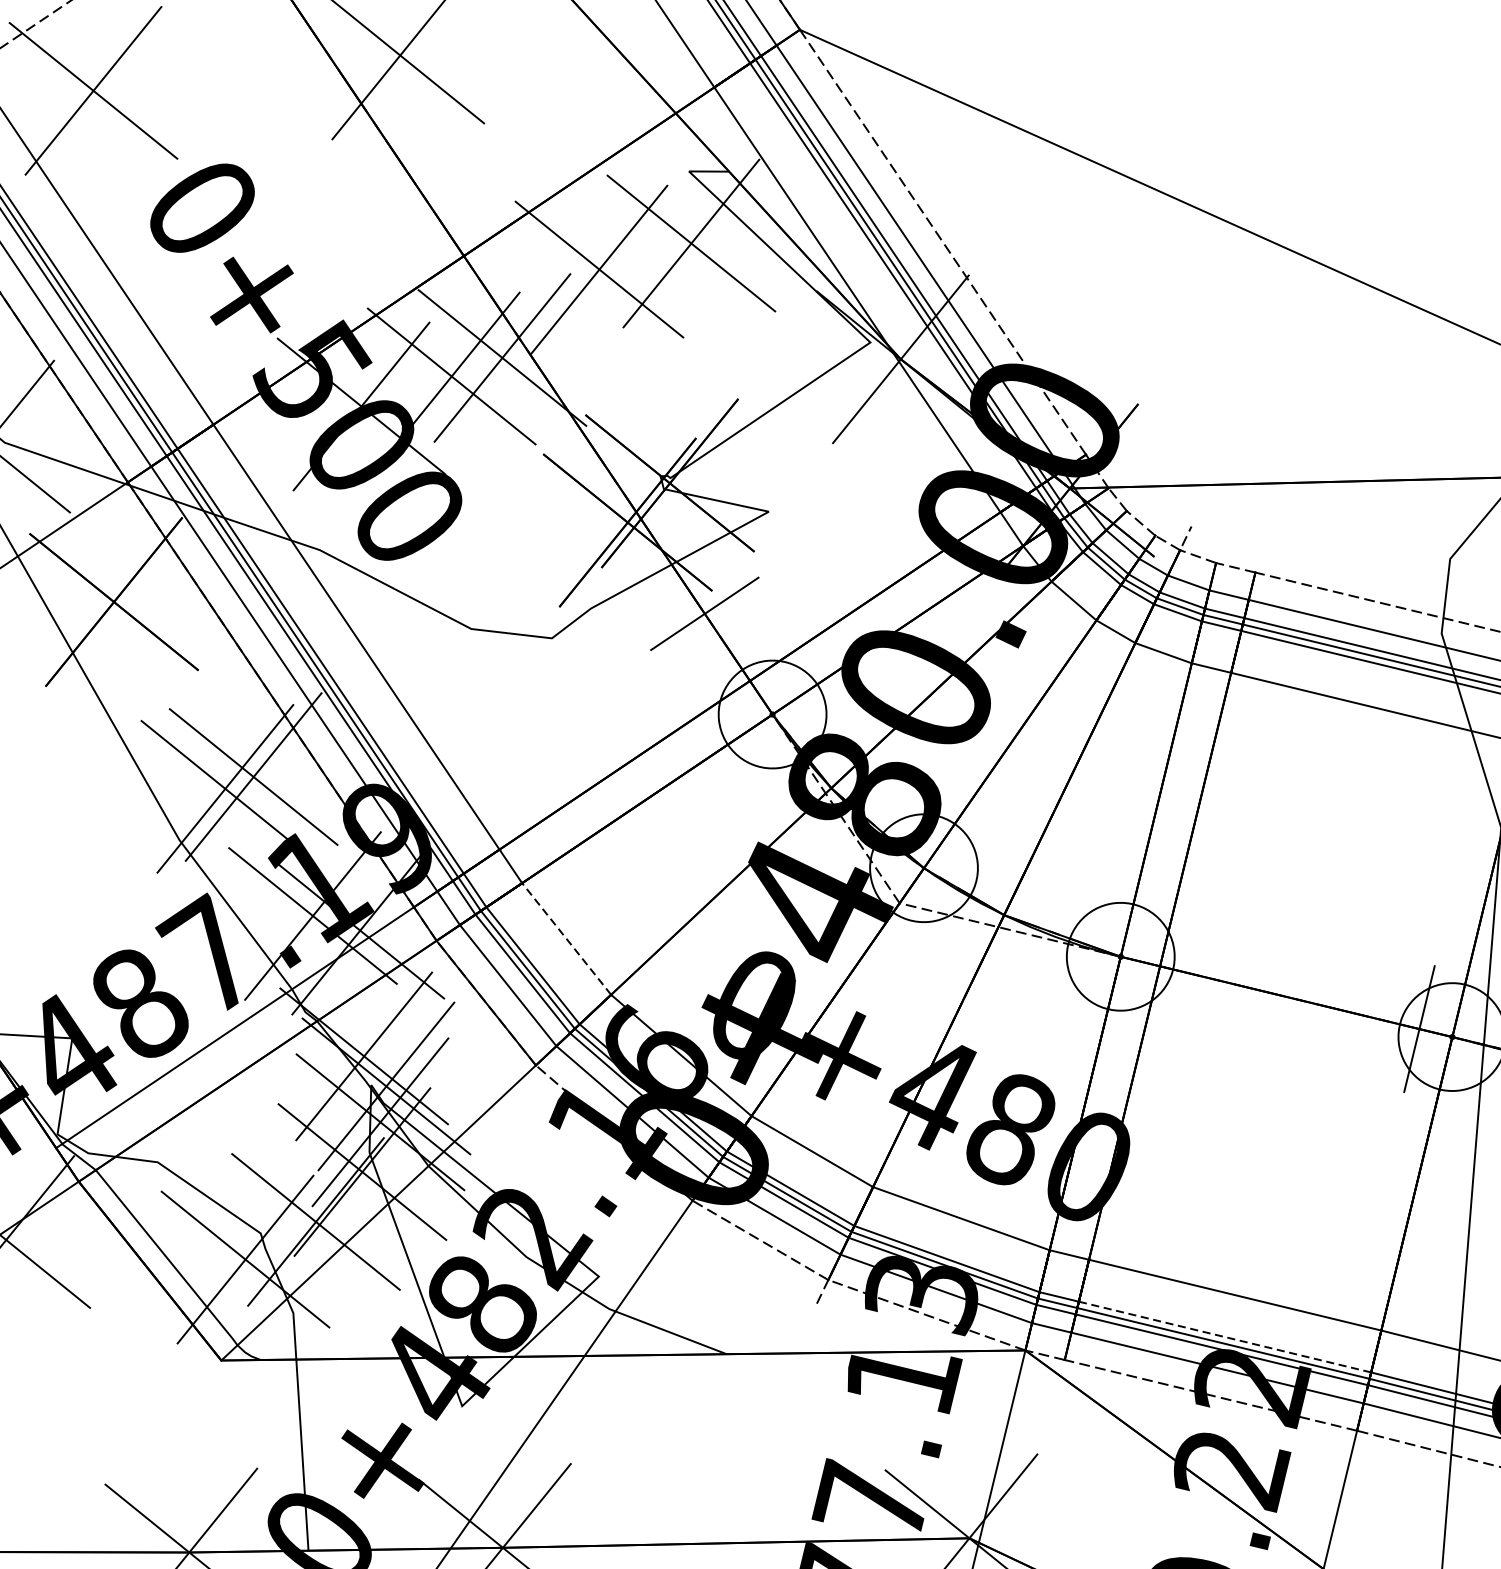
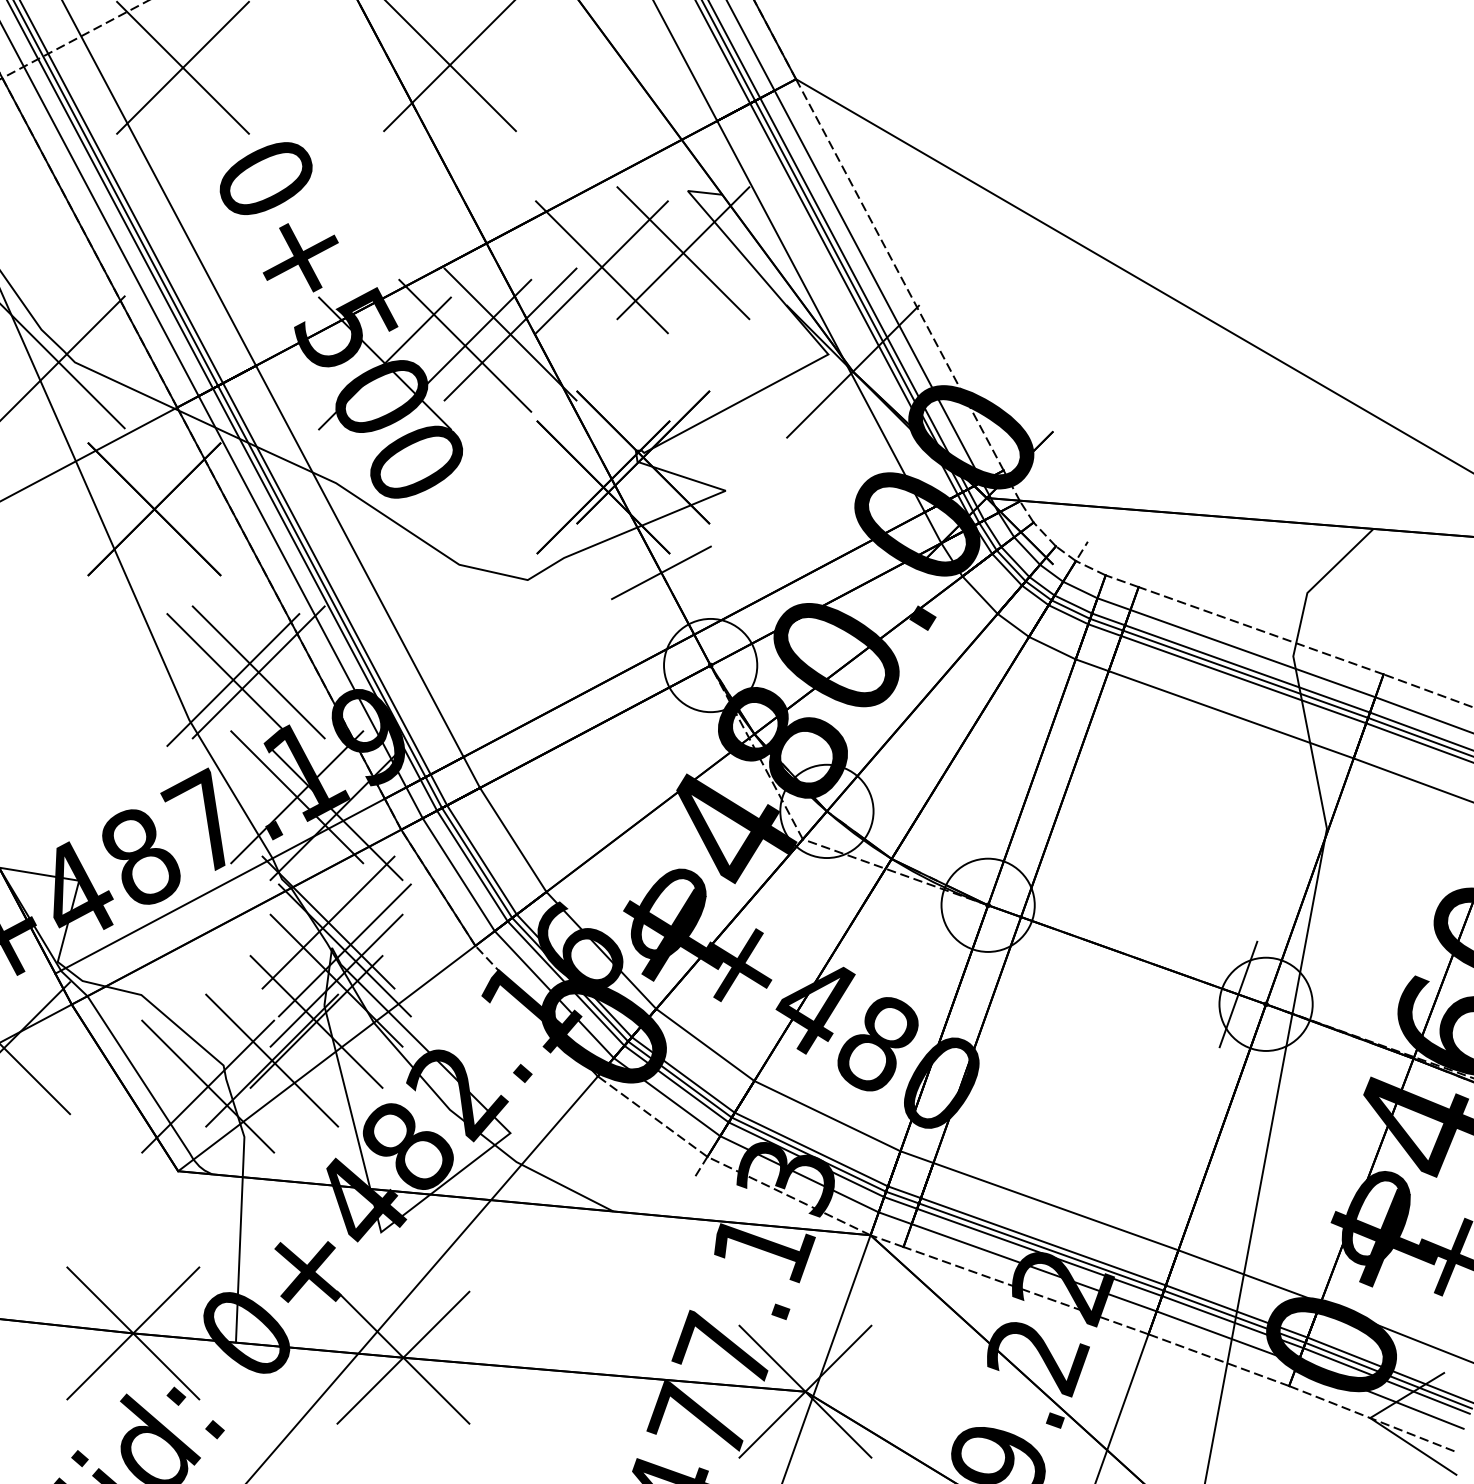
line: (566, 938) -> (513, 839), dashed -> solid
line: (1223, 1336) -> (1042, 1241), dashed -> solid

